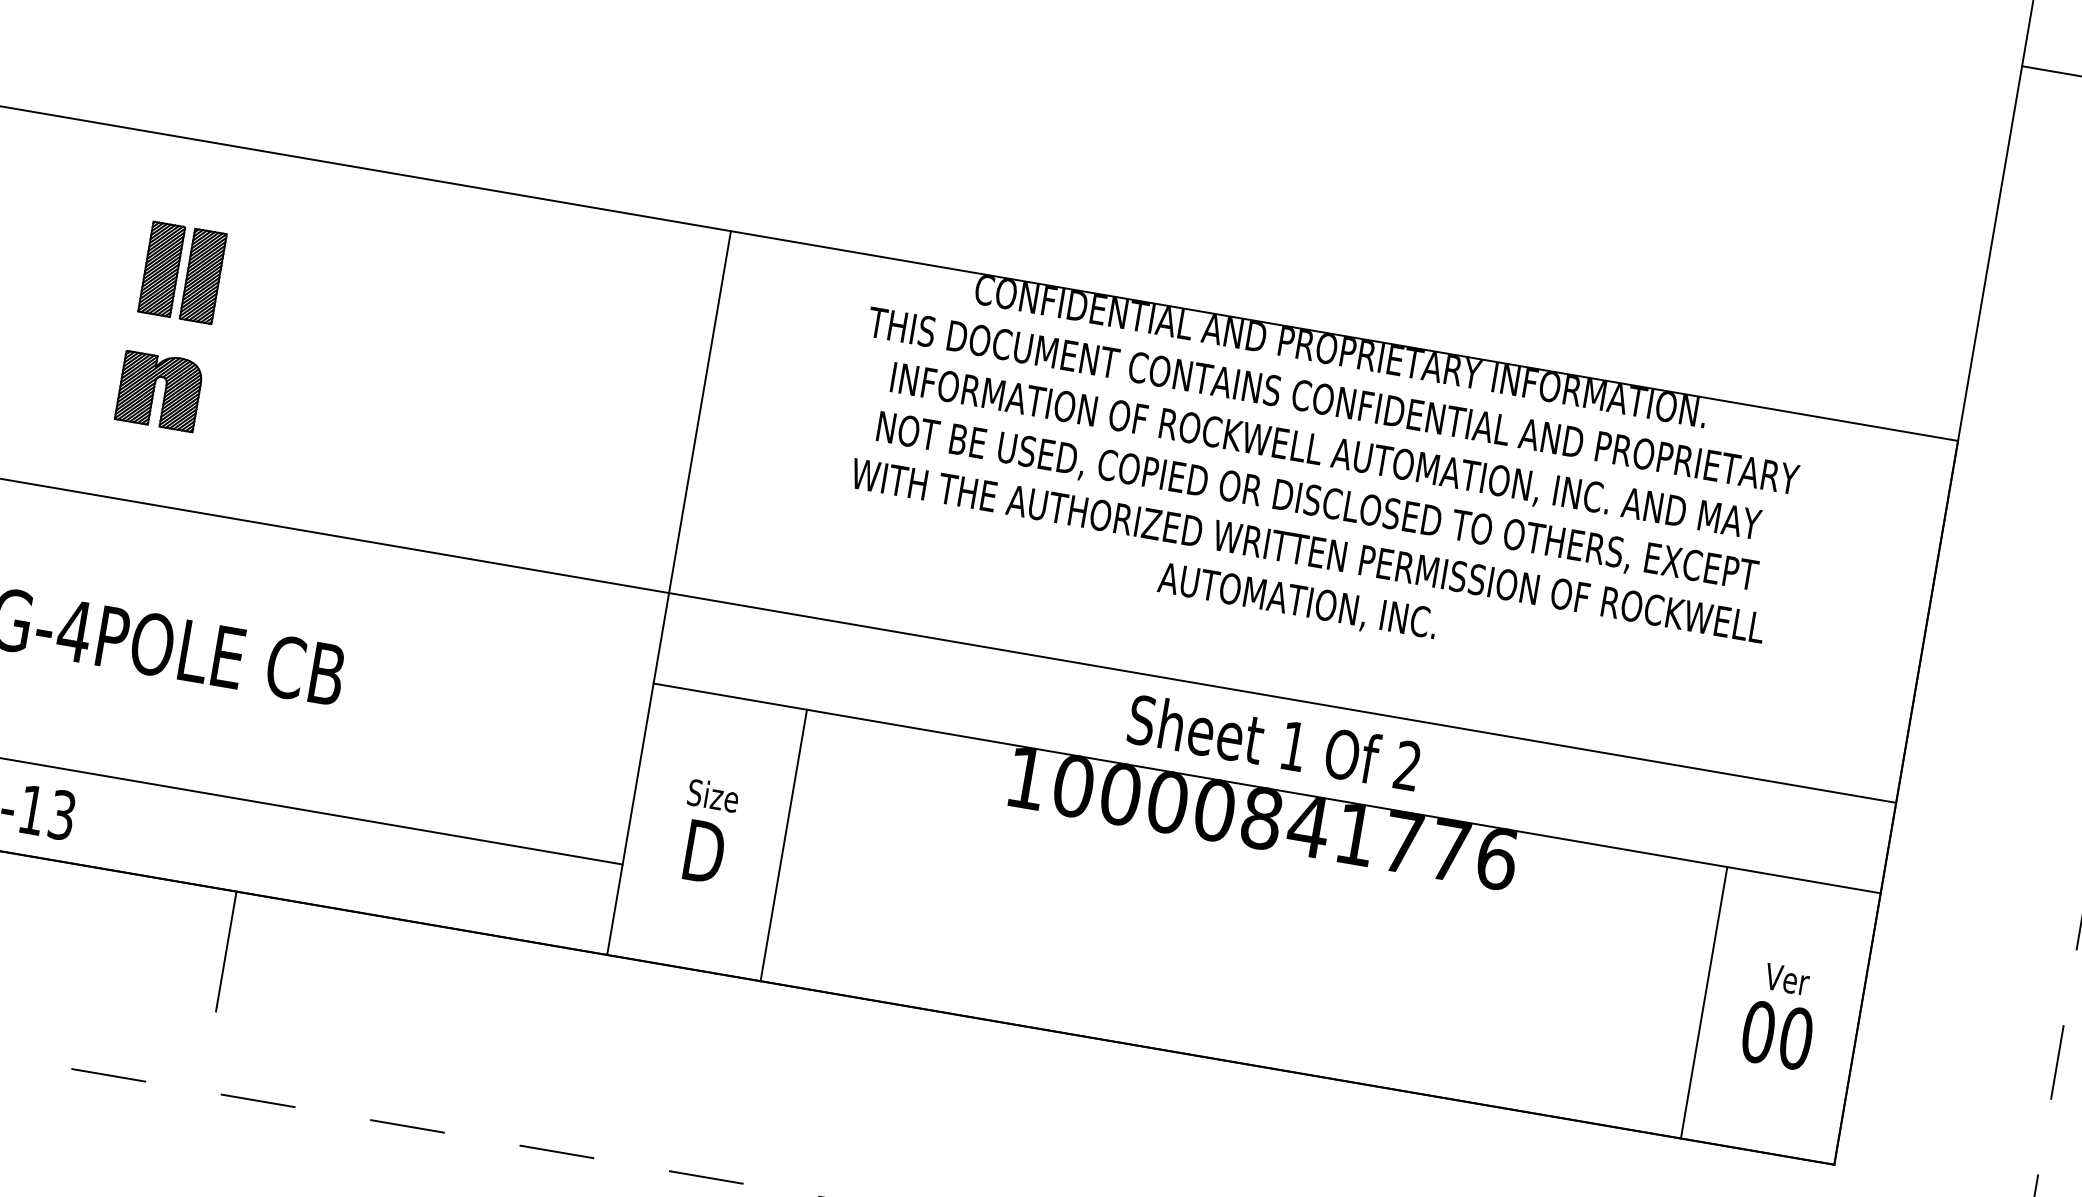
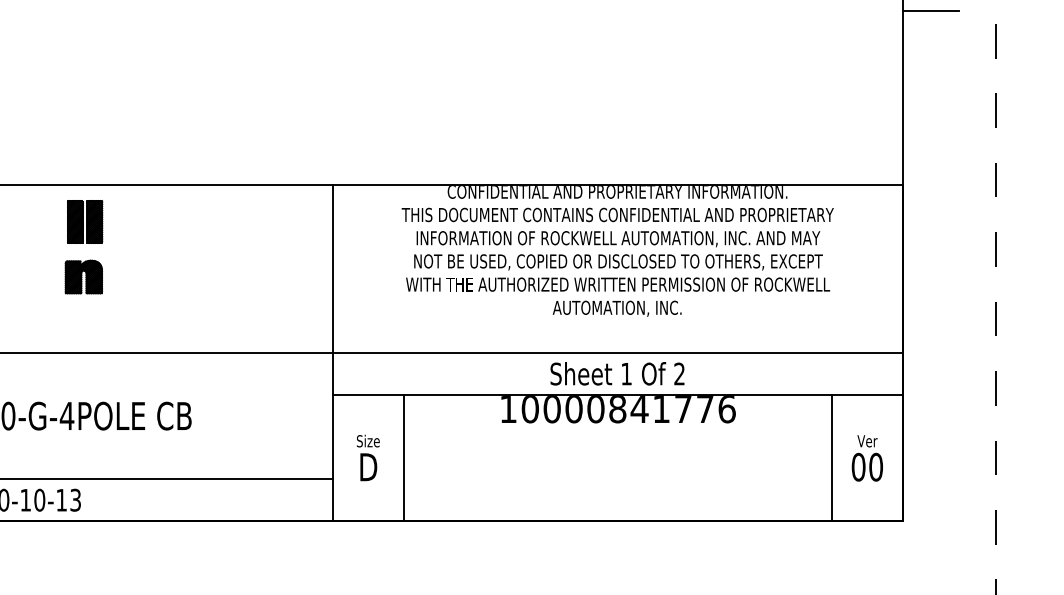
part: (169, 327) -> (83, 247), moved
line: (226, 952) -> (160, 549), removed

